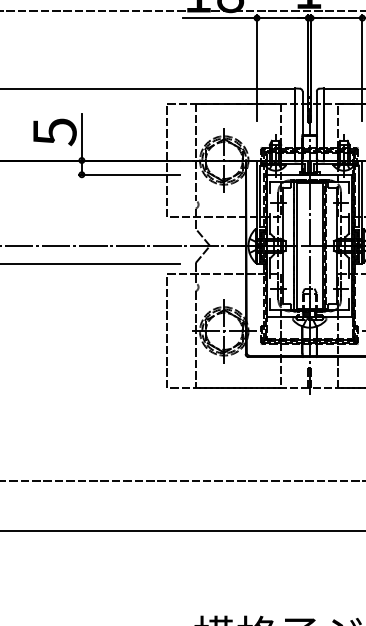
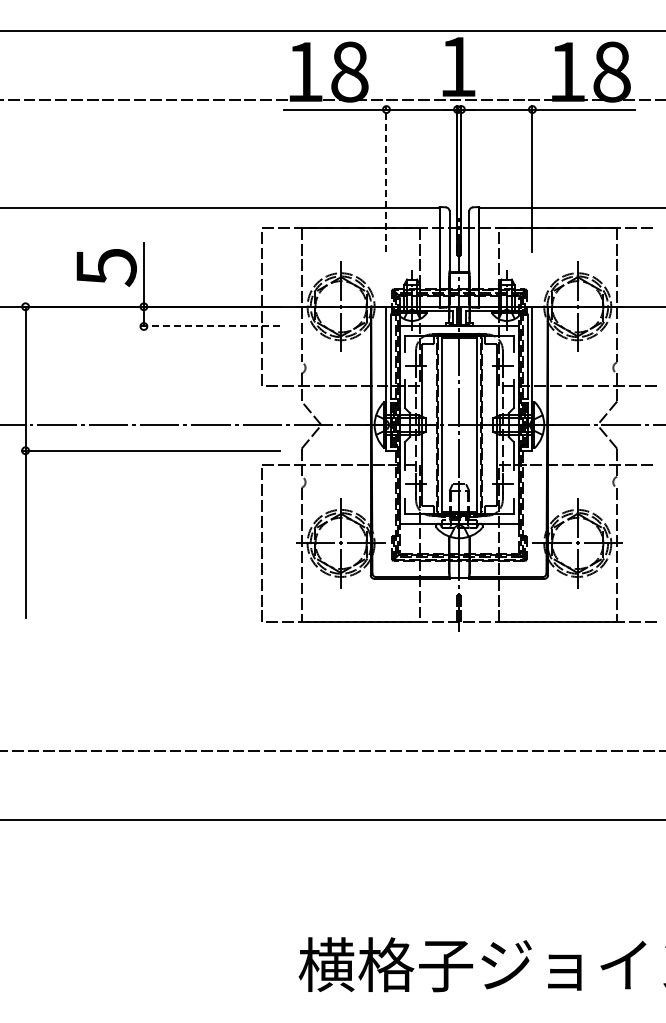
line: (257, 67) -> (386, 178), solid -> dashed
line: (129, 174) -> (209, 326), solid -> dashed

